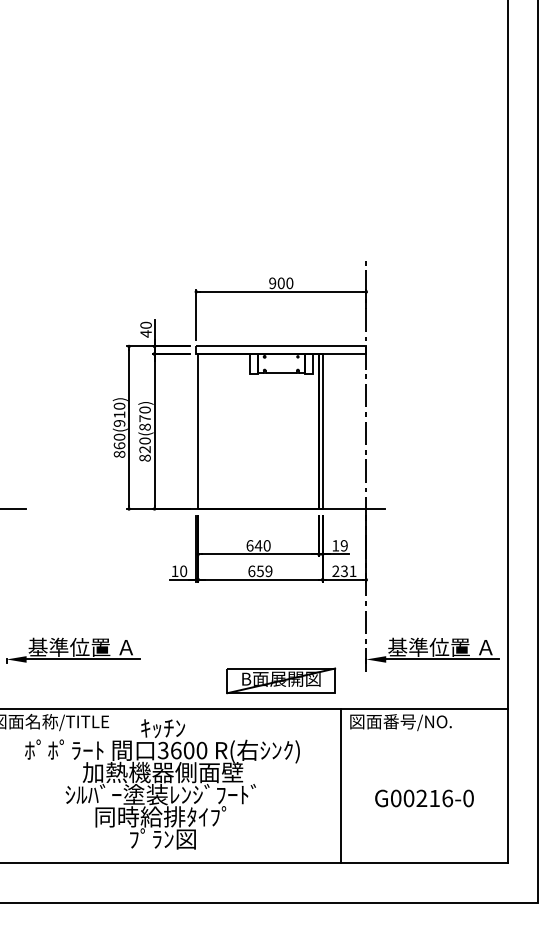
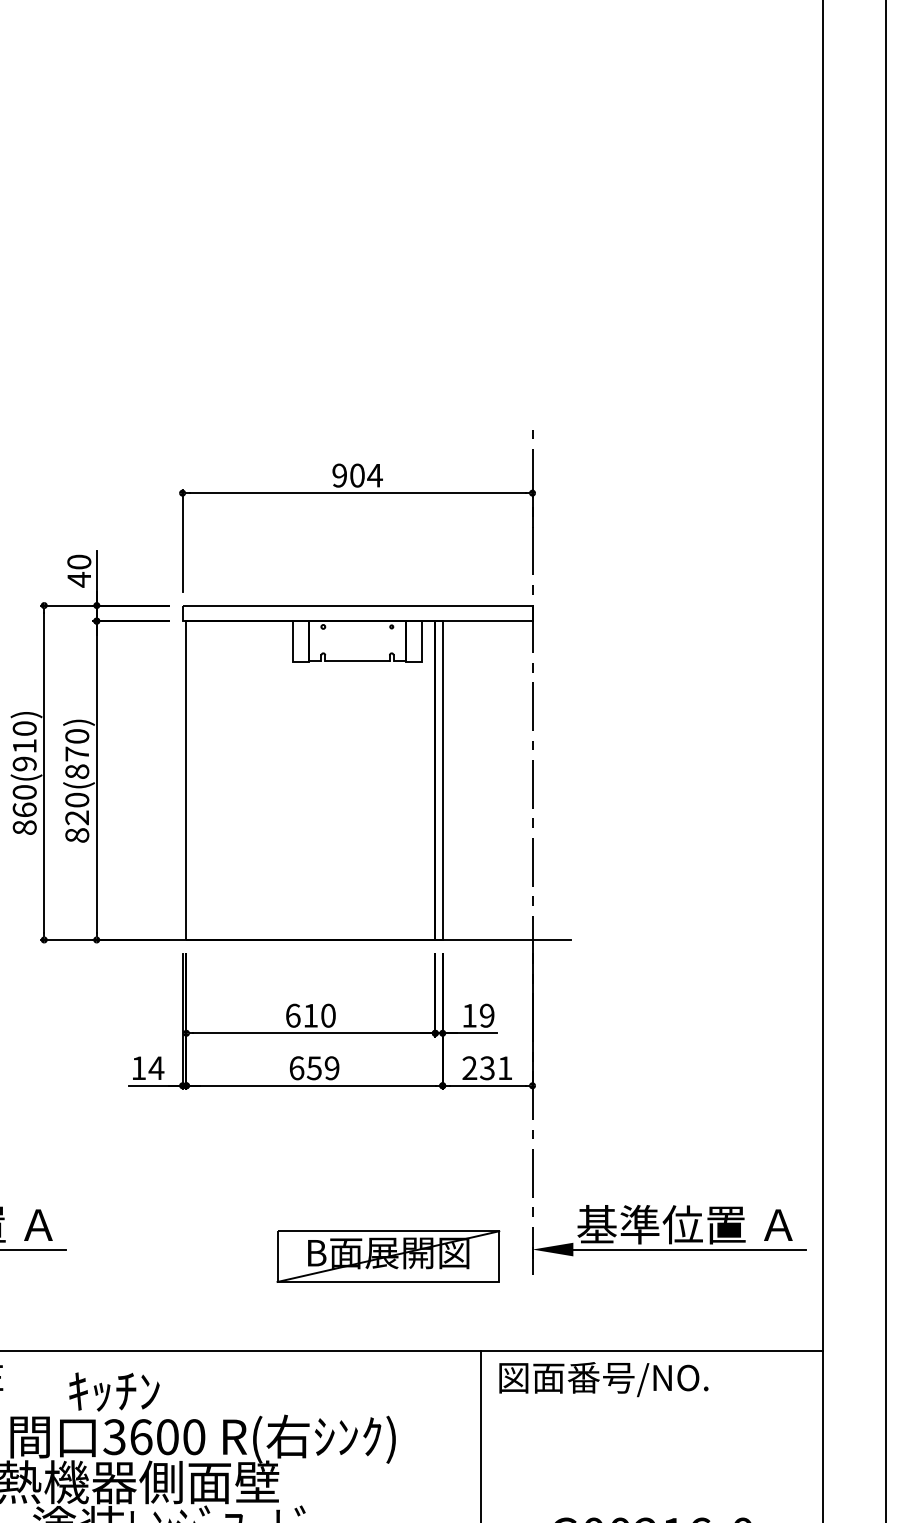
text: (289, 283) -> (374, 475), 900 -> 904
text: (258, 545) -> (310, 1015), 640 -> 610
text: (183, 571) -> (156, 1068), 10 -> 14
part: (281, 680) -> (388, 1255), moved

